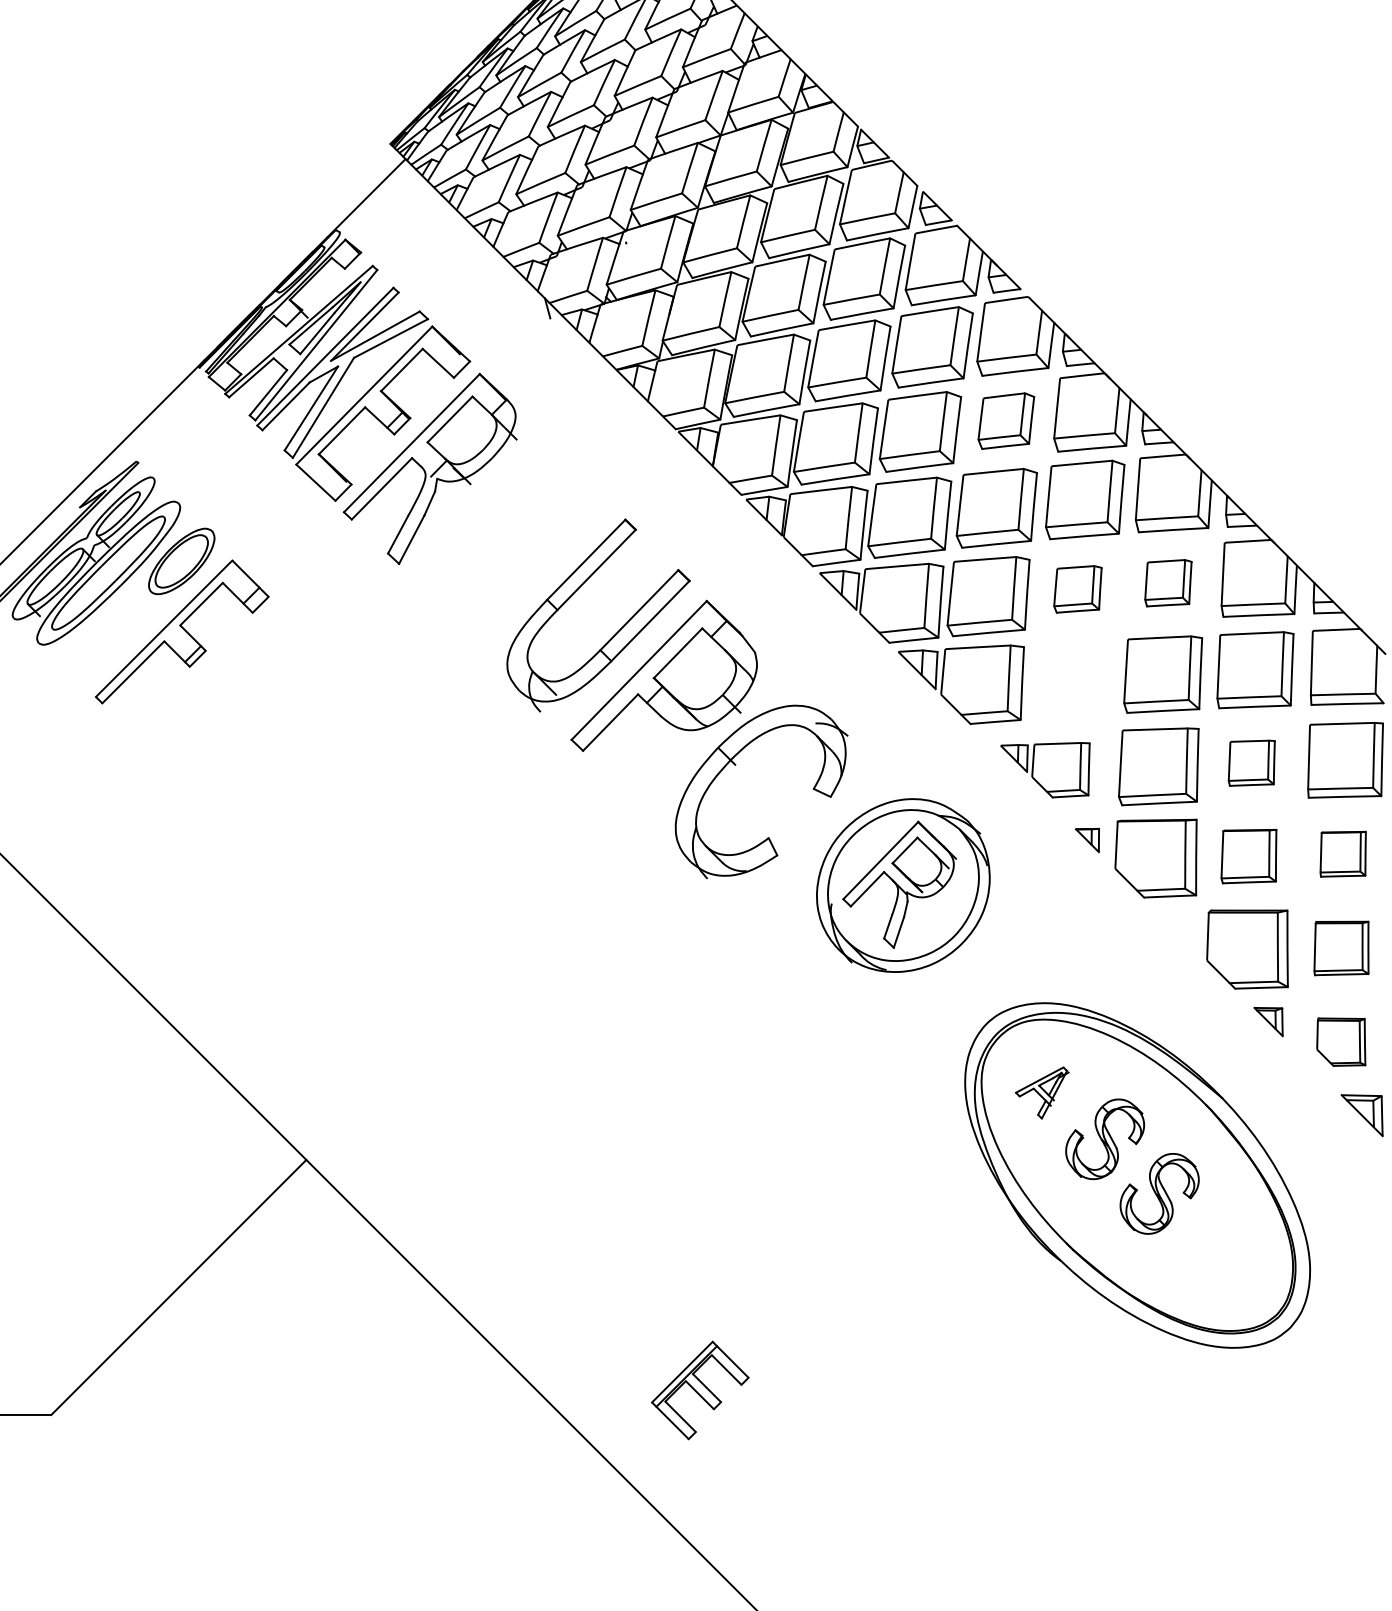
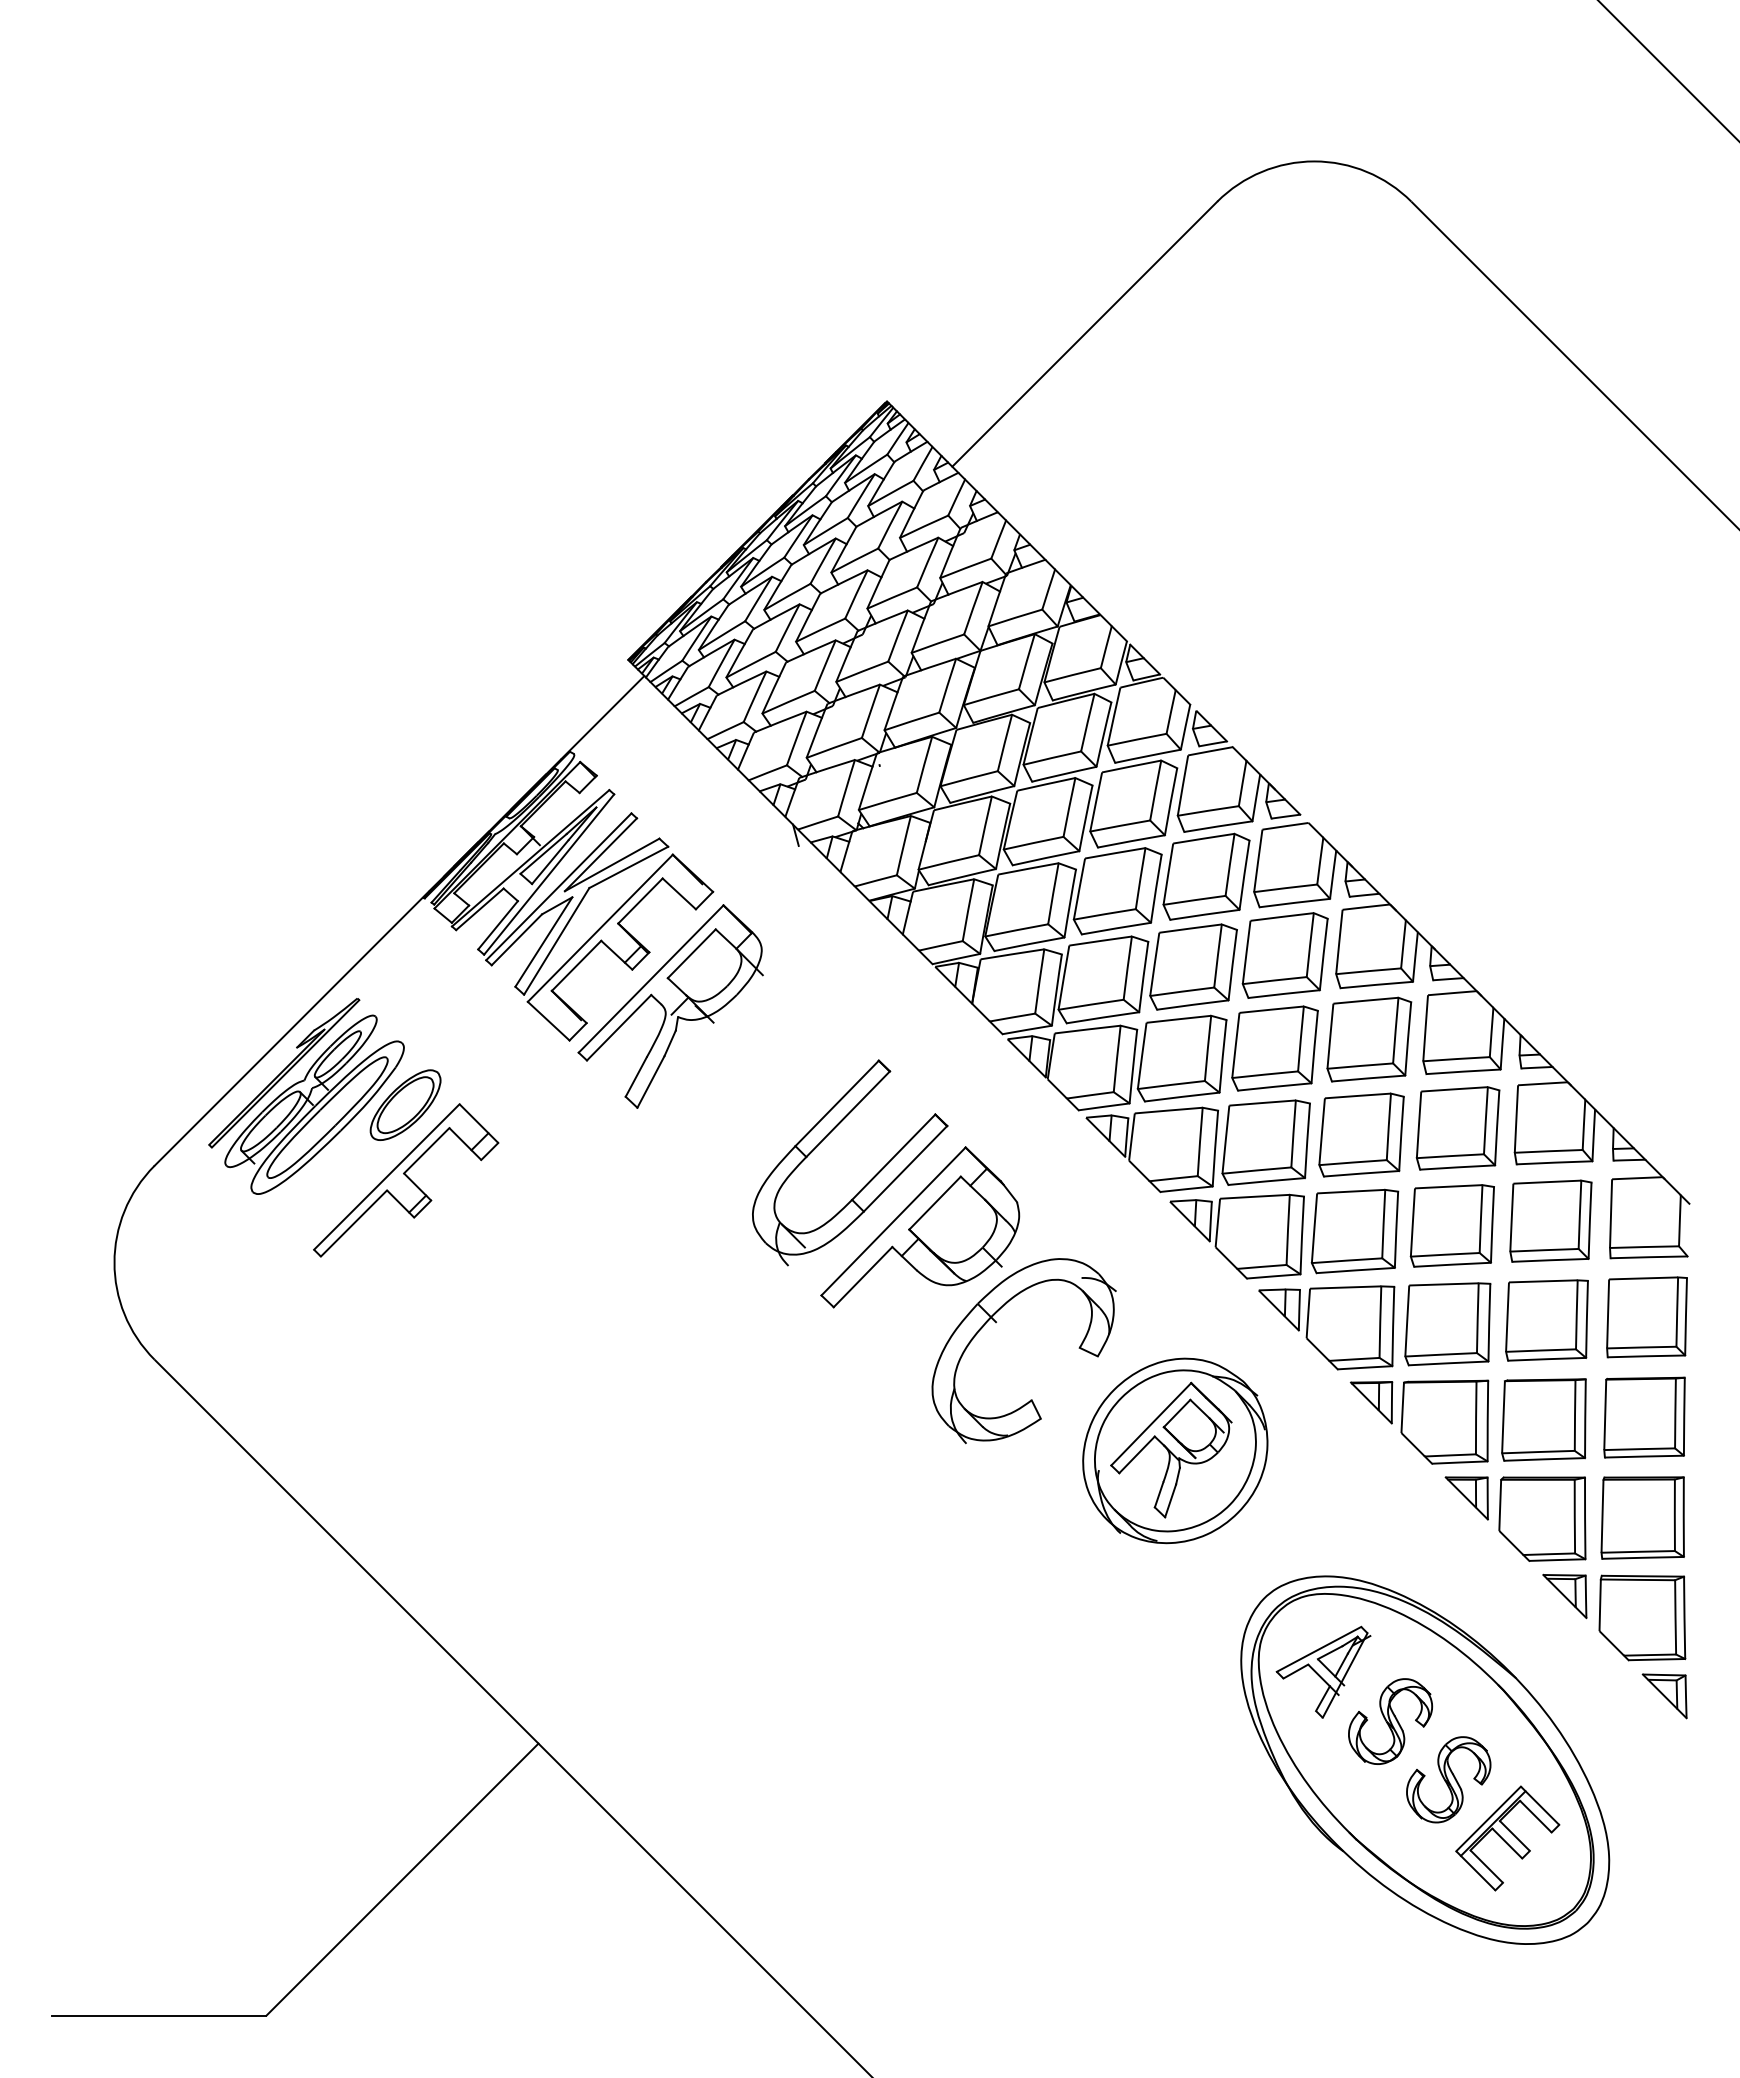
part: (1005, 421) -> (1284, 955), size x1.43
part: (1167, 583) -> (1457, 1128), size x1.67
part: (1077, 588) -> (1361, 1134), size x1.67
part: (1071, 679) -> (1354, 1231), added
part: (1251, 763) -> (1546, 1320), size x1.67
part: (1045, 769) -> (1326, 1327), size x1.43
part: (1087, 840) -> (1371, 1402), size x1.67
part: (1343, 854) -> (1644, 1417), size x1.67
part: (1248, 856) -> (1543, 1419), size x1.43
part: (1176, 930) -> (1466, 1498), added
part: (1341, 947) -> (1642, 1517), size x1.43
part: (1268, 1022) -> (1564, 1596), size x1.43
part: (1341, 1041) -> (1642, 1617), size x1.67
part: (1042, 1092) -> (1323, 1671), size x1.67
part: (700, 1390) -> (1507, 1838), moved

